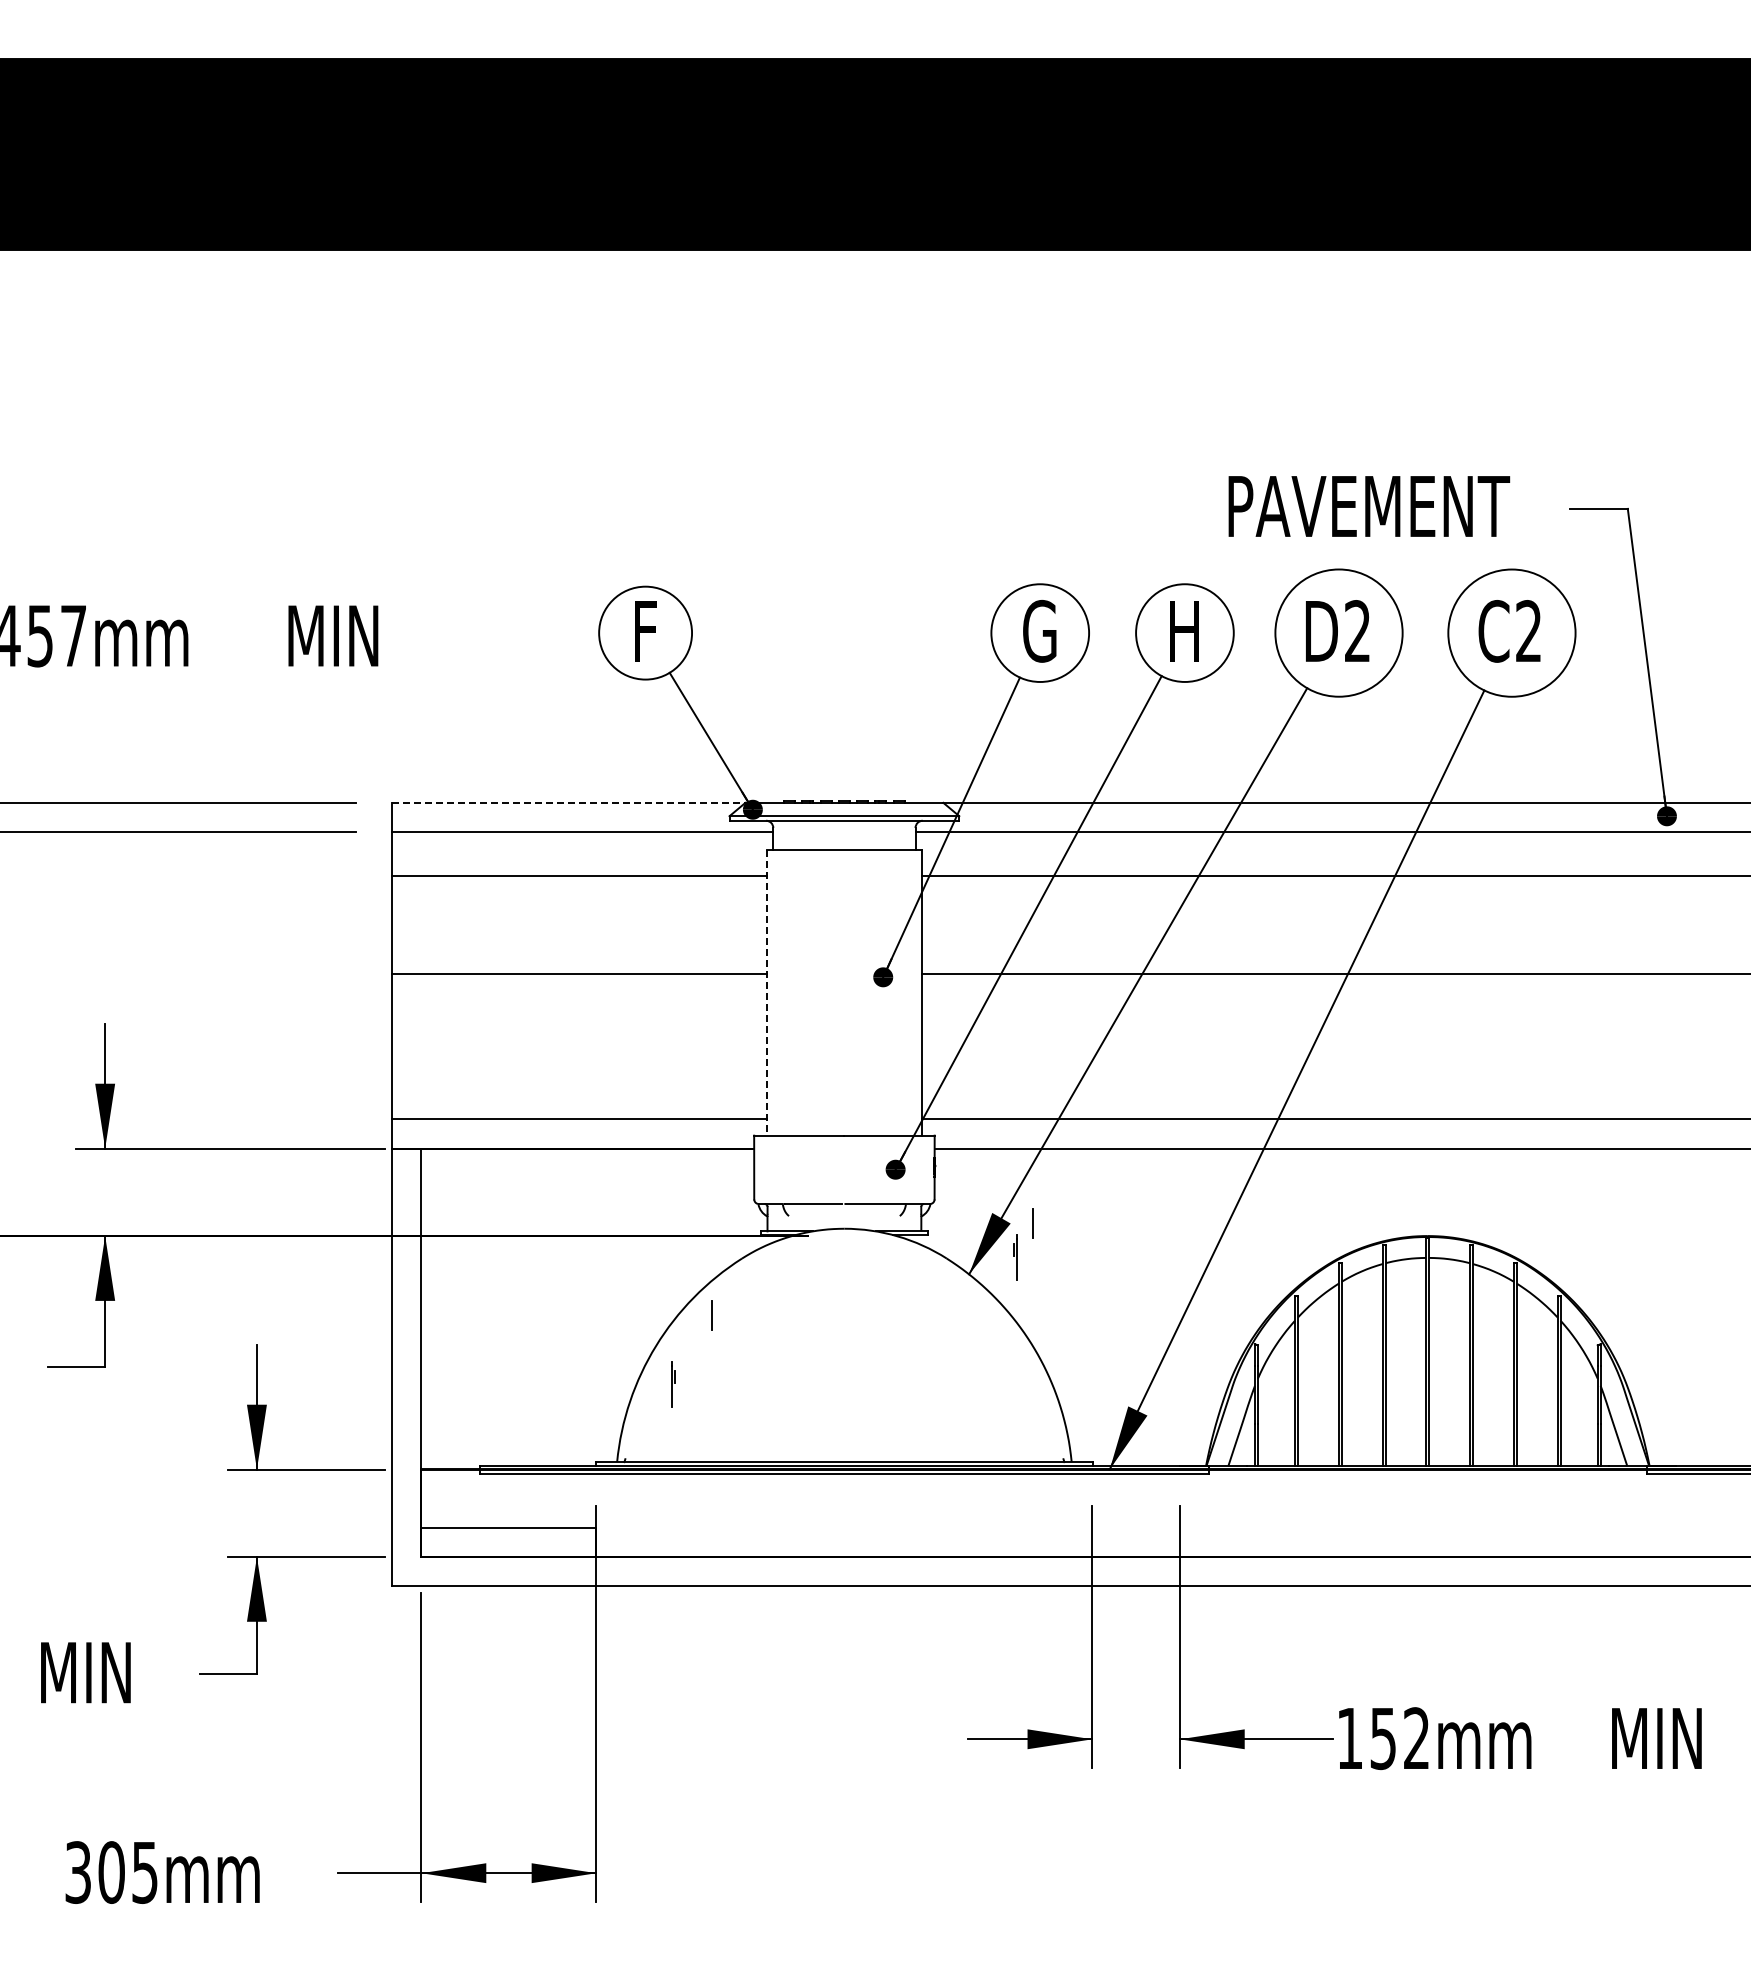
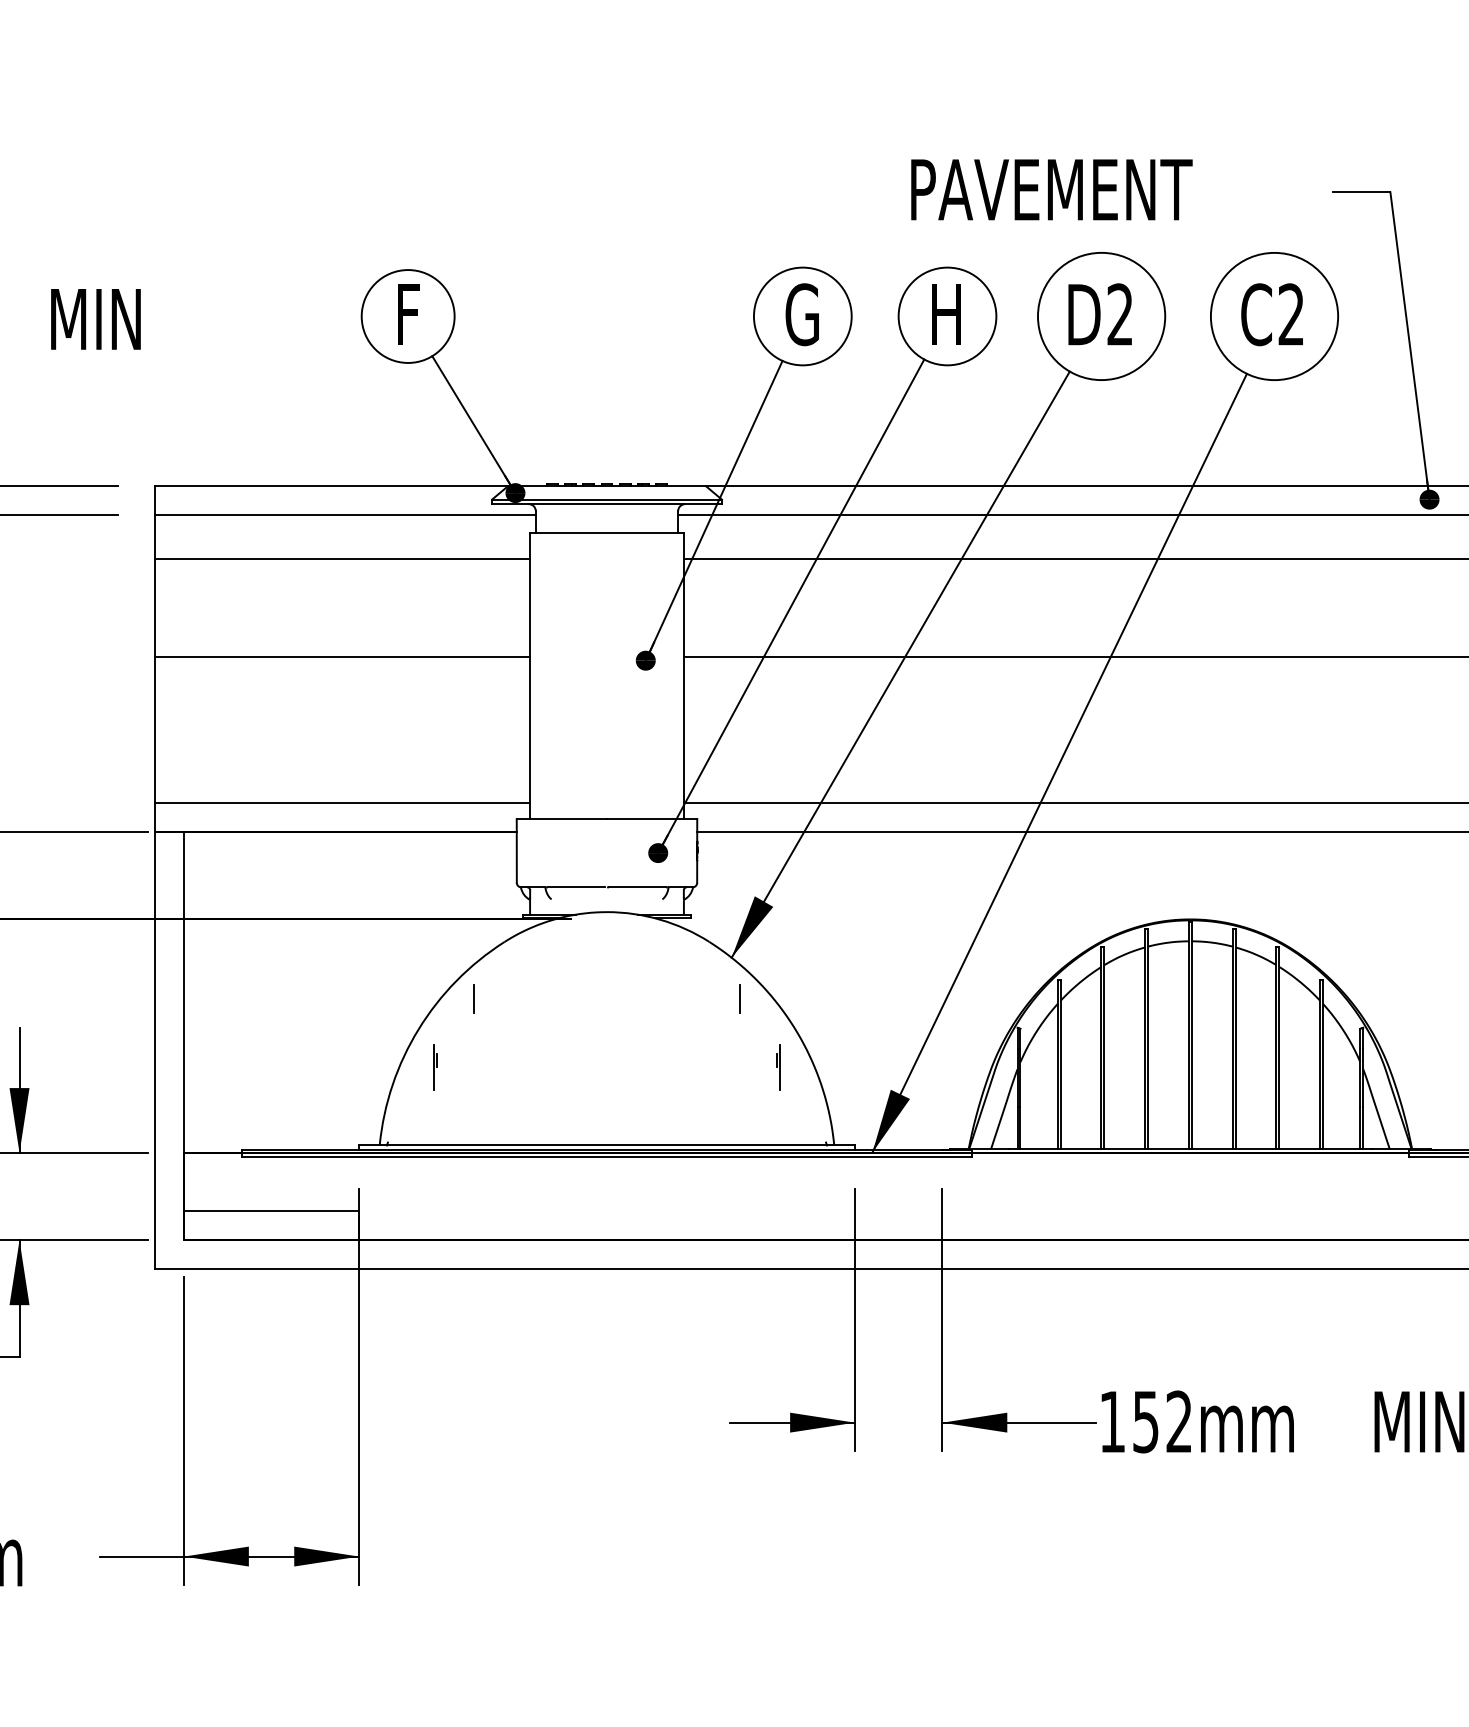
text: (1369, 506) -> (1052, 189), moved
line: (568, 802) -> (331, 485), dashed -> solid
line: (767, 992) -> (530, 675), dashed -> solid
line: (1032, 1223) -> (739, 998), moved
part: (1015, 1257) -> (778, 1067), moved

